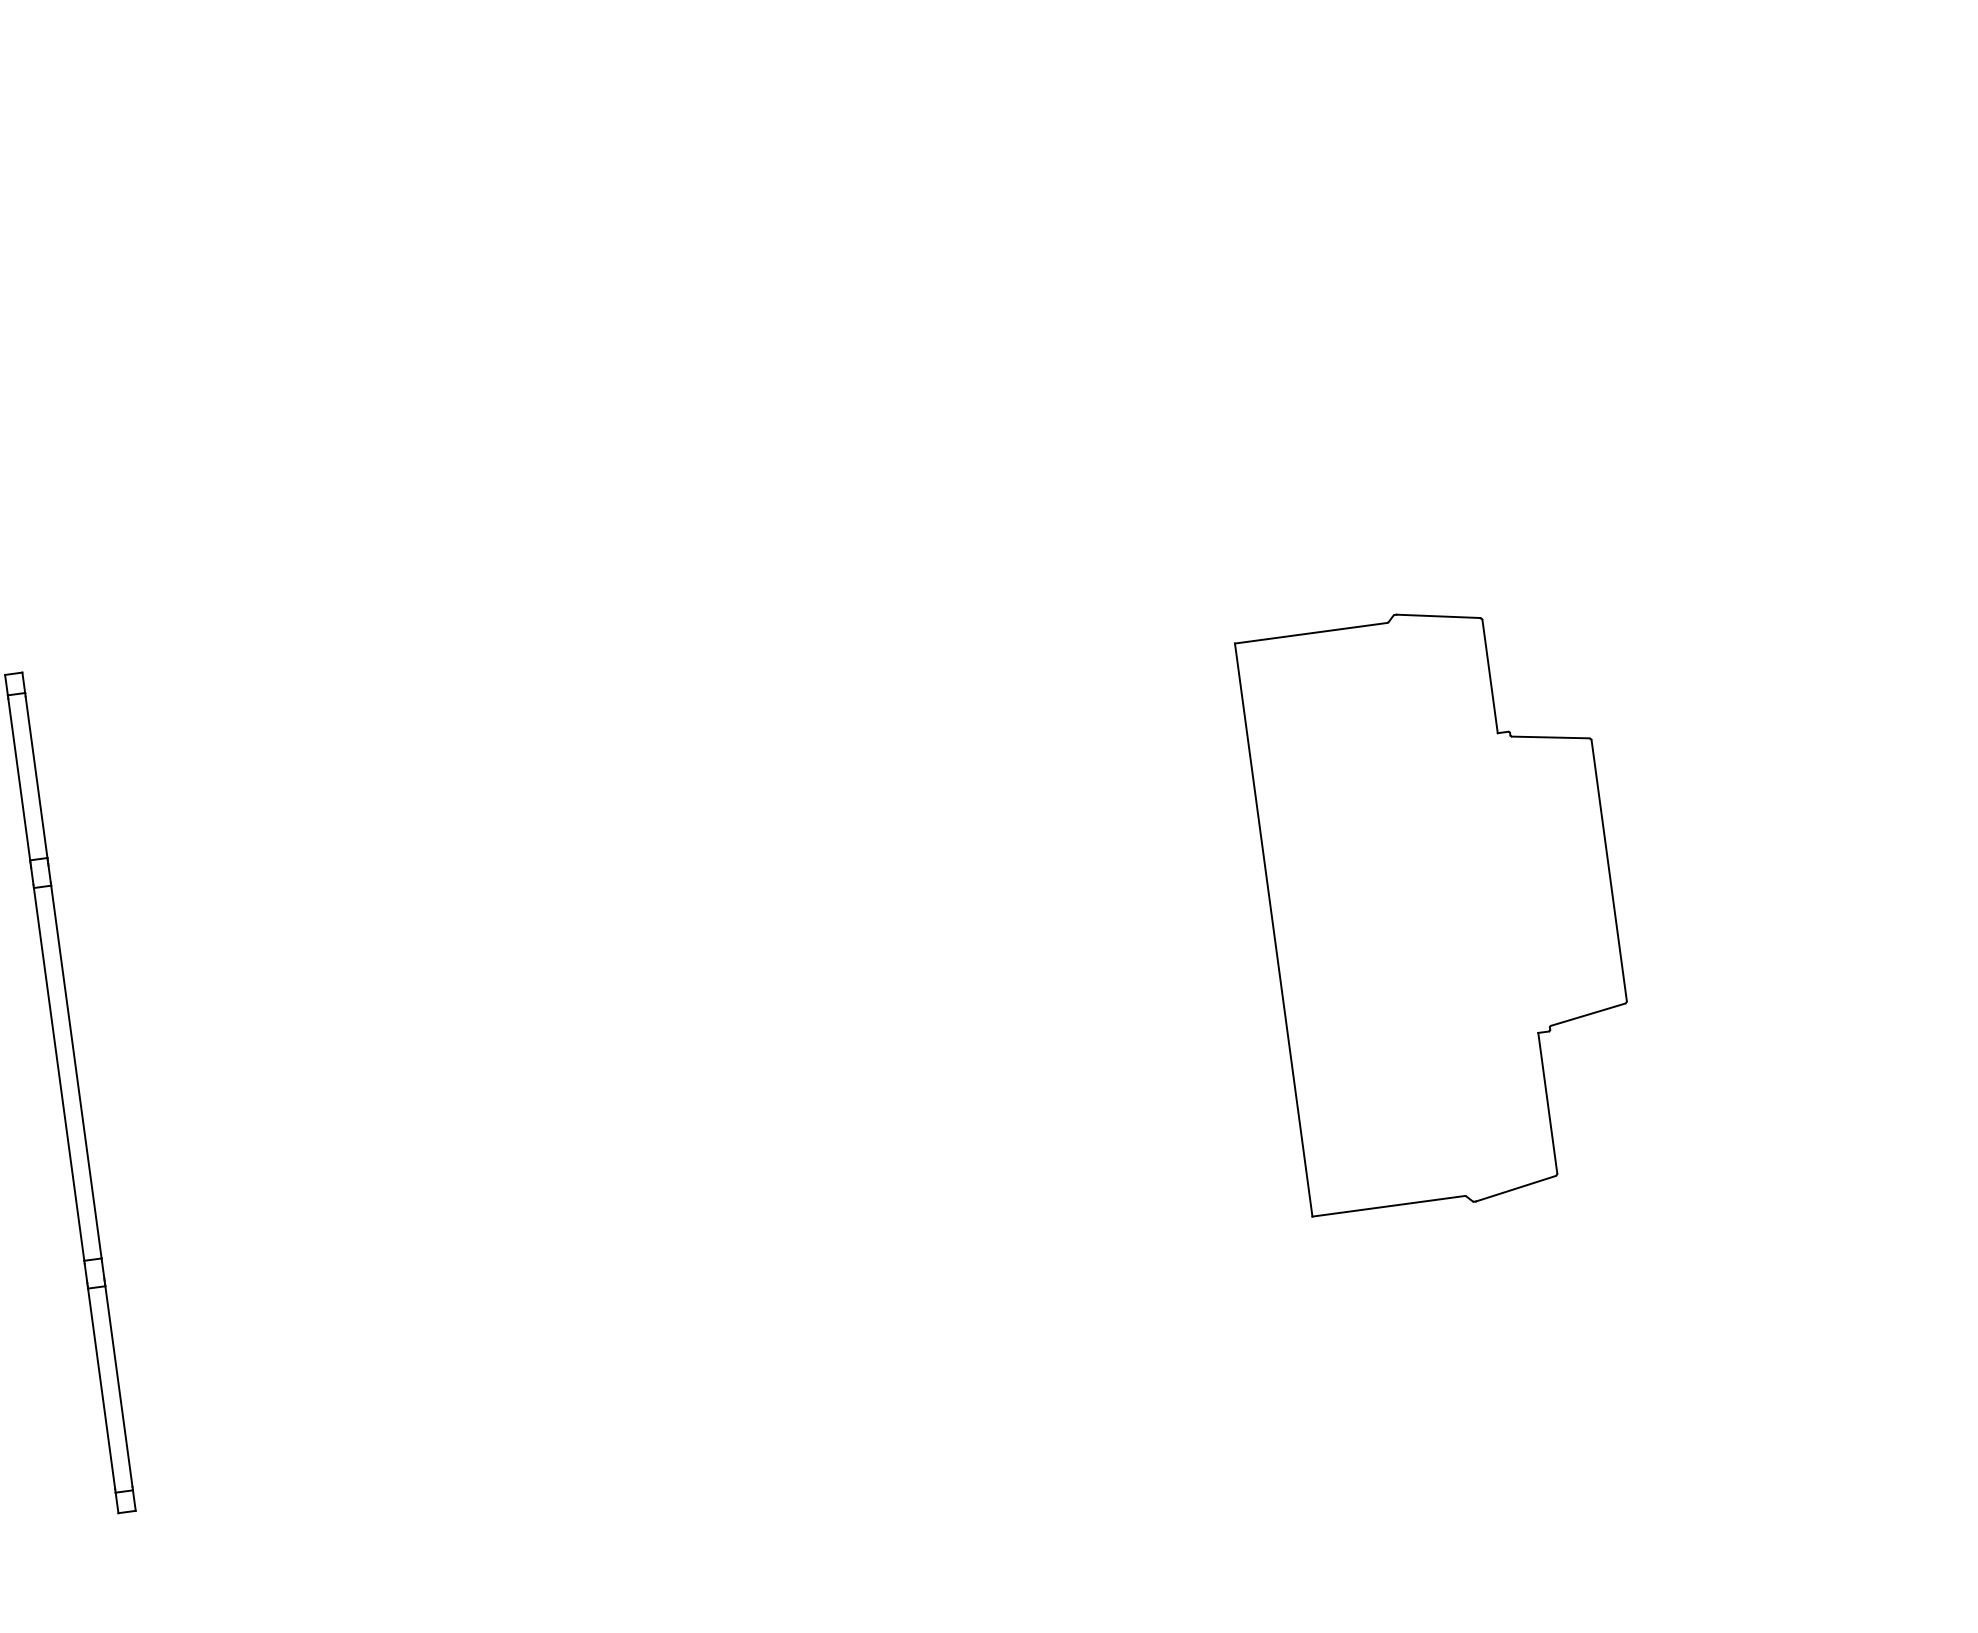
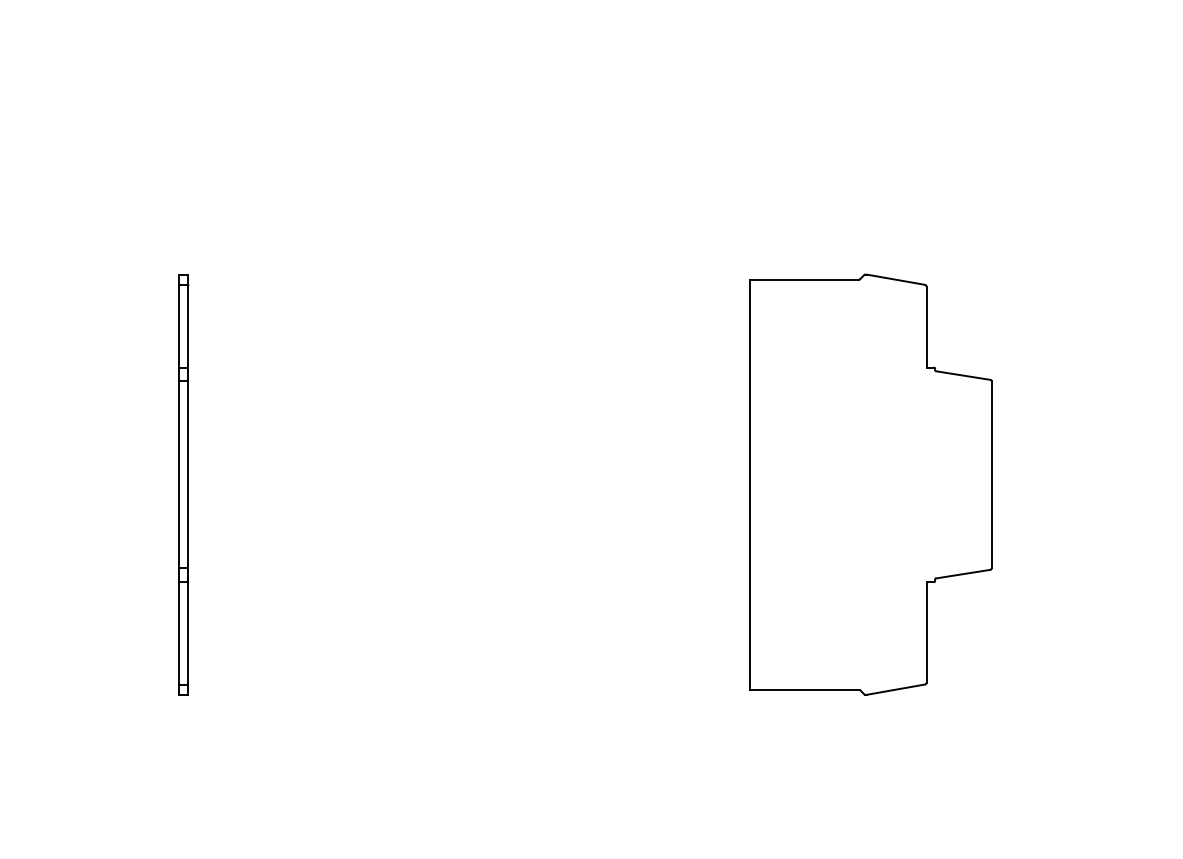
part: (1441, 907) -> (870, 484), size x1.43

